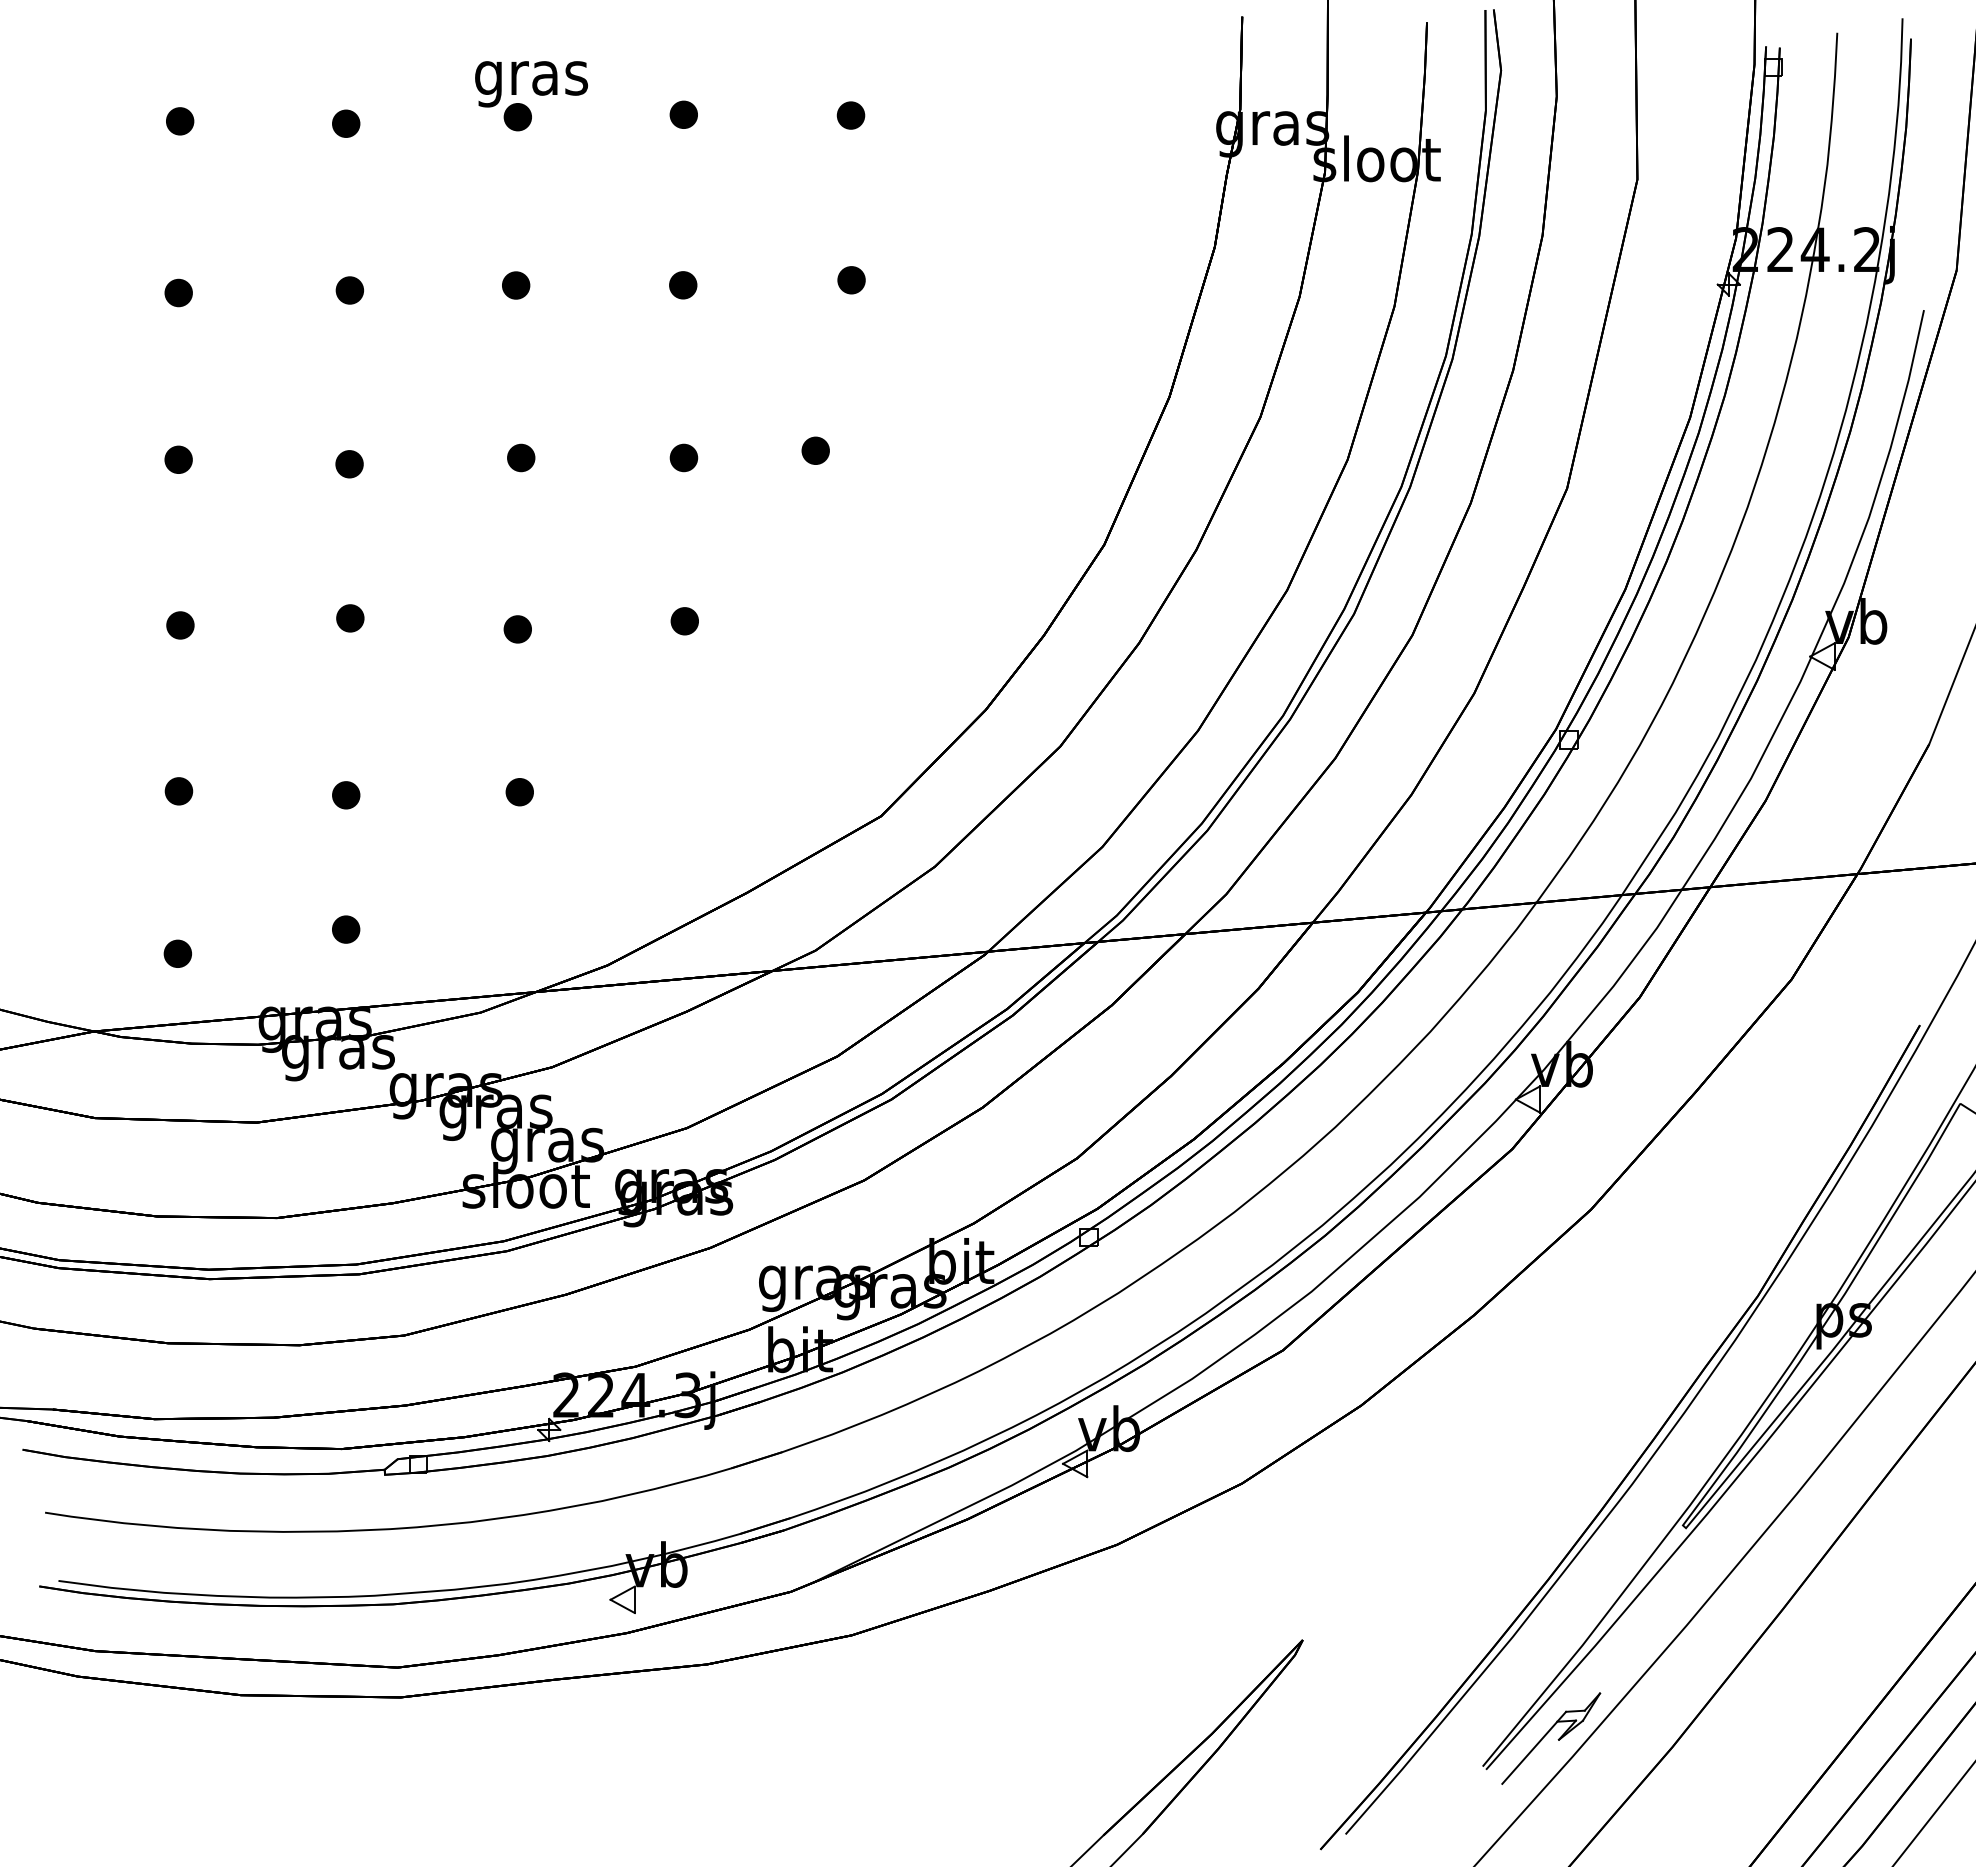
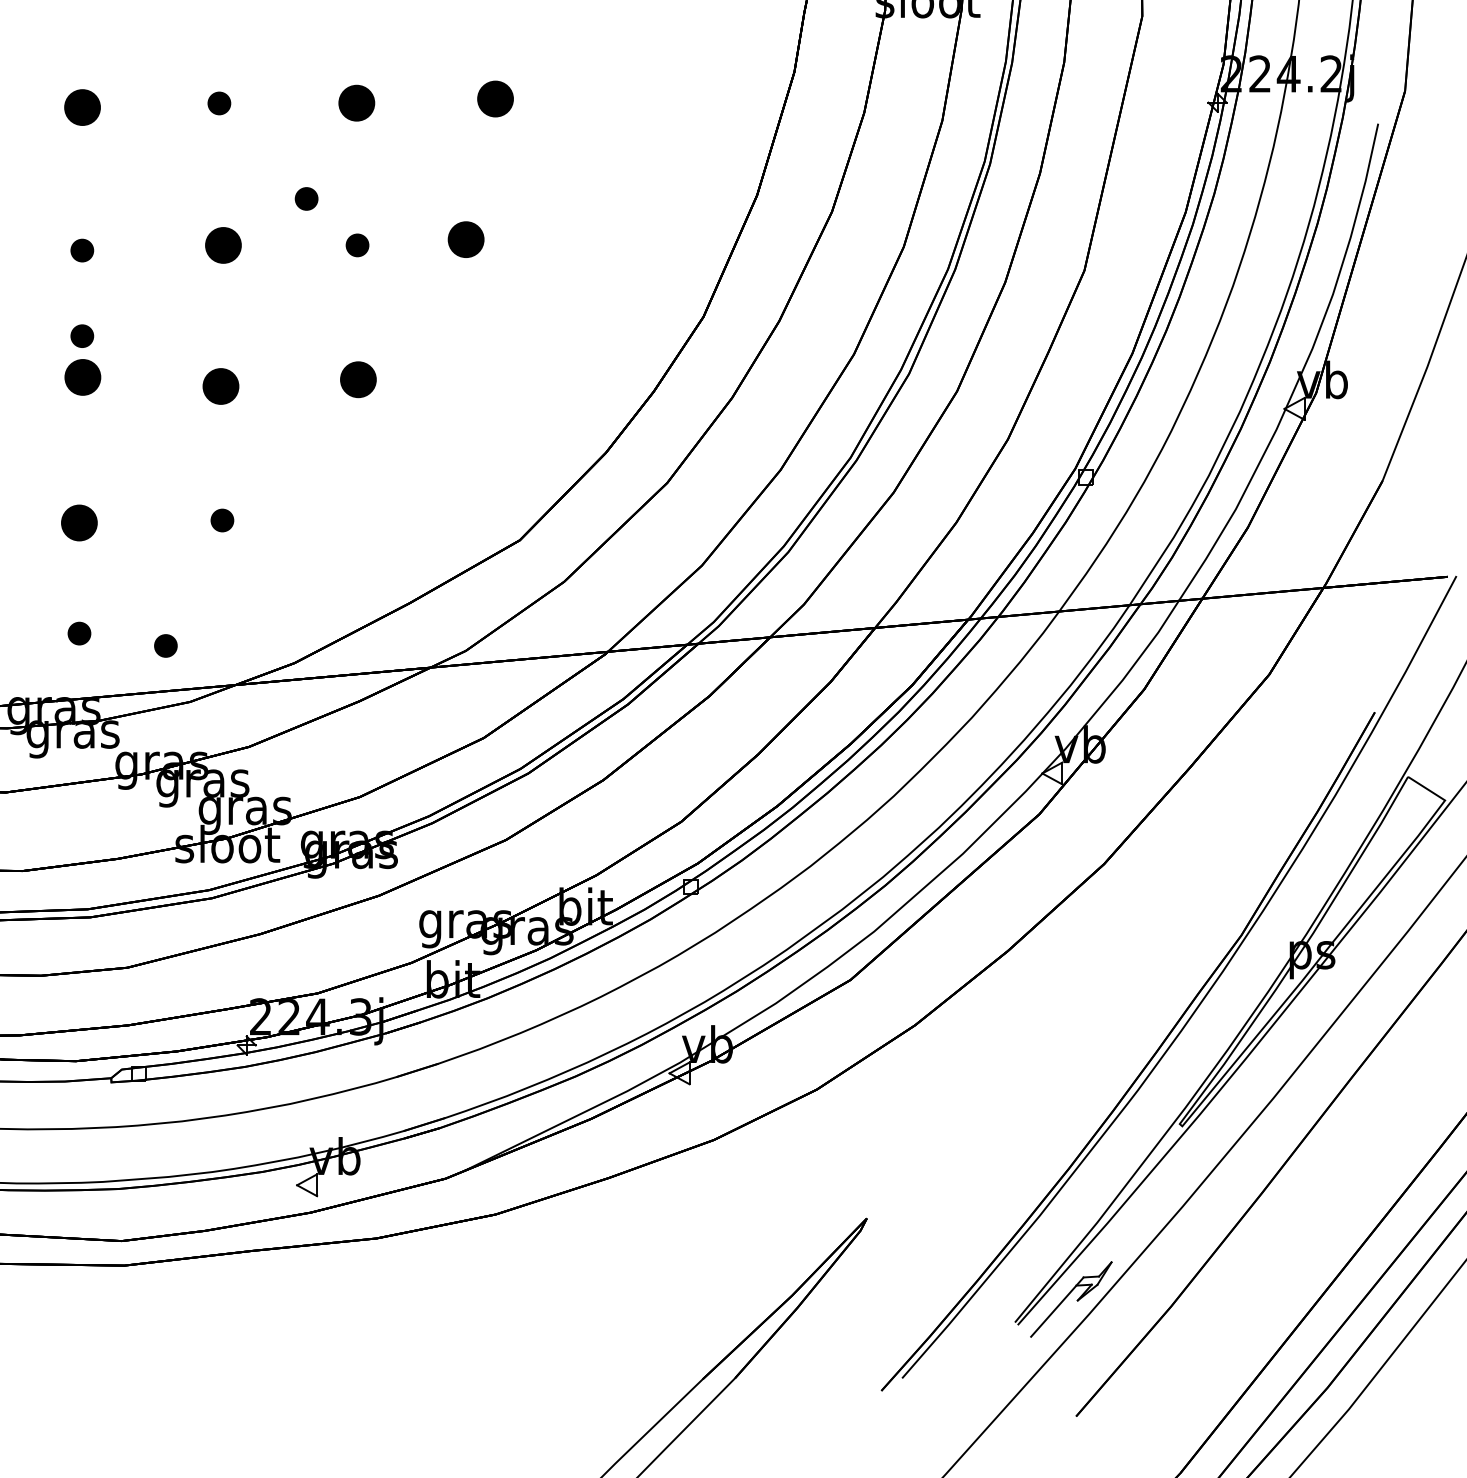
part: (851, 280) -> (495, 99), size x1.6
part: (683, 285) -> (357, 103), size x1.6
part: (349, 290) -> (82, 107), size x1.6
part: (622, 401) -> (306, 198), added
part: (815, 450) -> (465, 239), size x1.6
part: (521, 457) -> (223, 245), size x1.6
part: (349, 568) -> (82, 336), added
part: (350, 618) -> (83, 377), size x1.6
part: (684, 621) -> (357, 380), size x1.6
part: (517, 629) -> (220, 386), size x1.6
part: (346, 795) -> (79, 523), size x1.6
part: (451, 944) -> (166, 645), added

